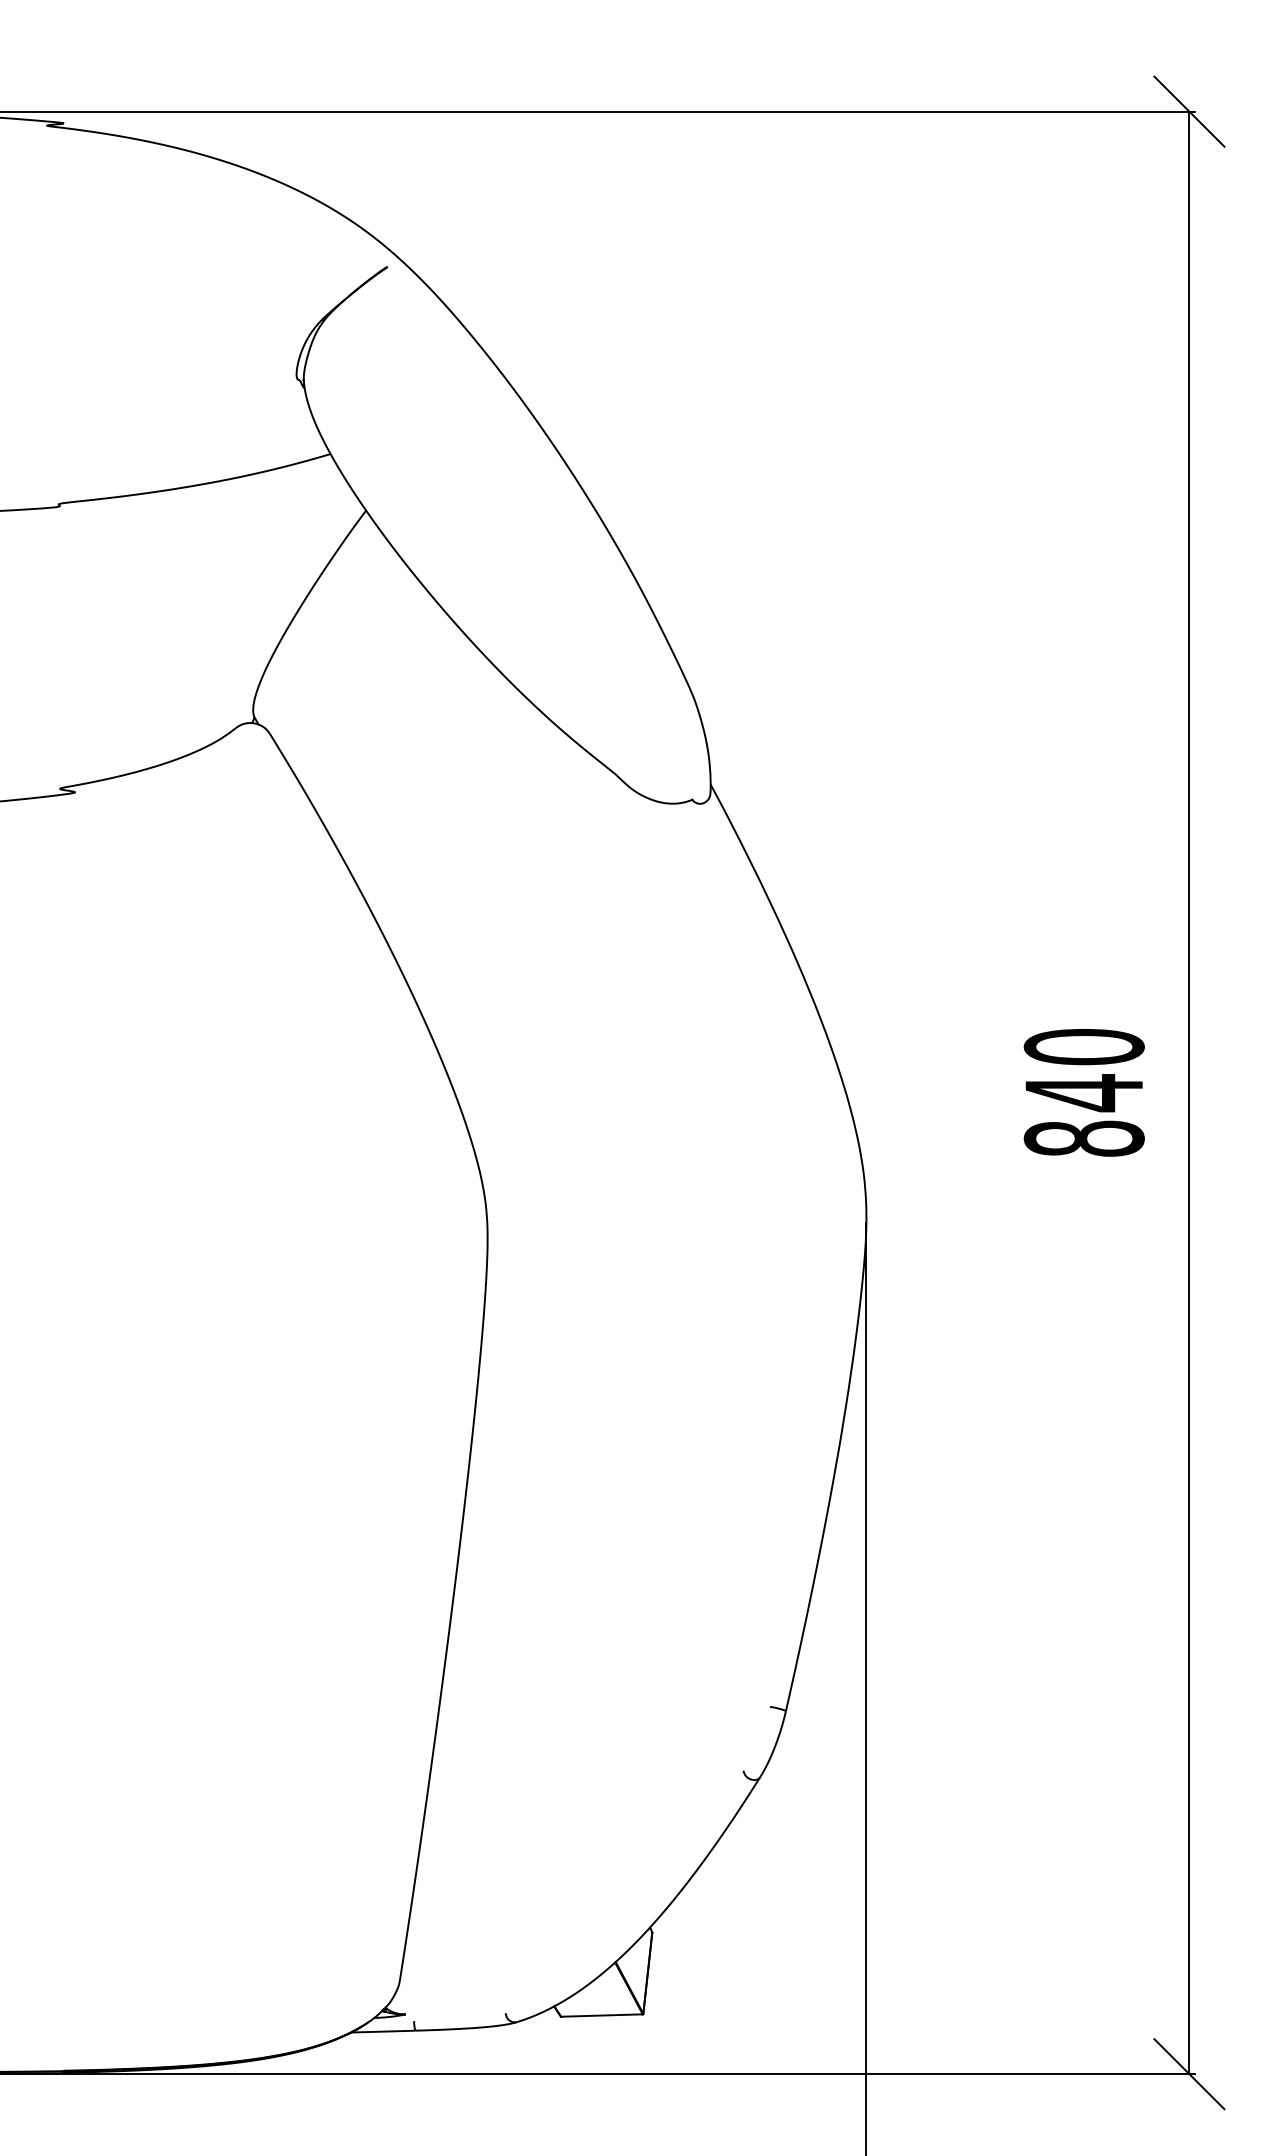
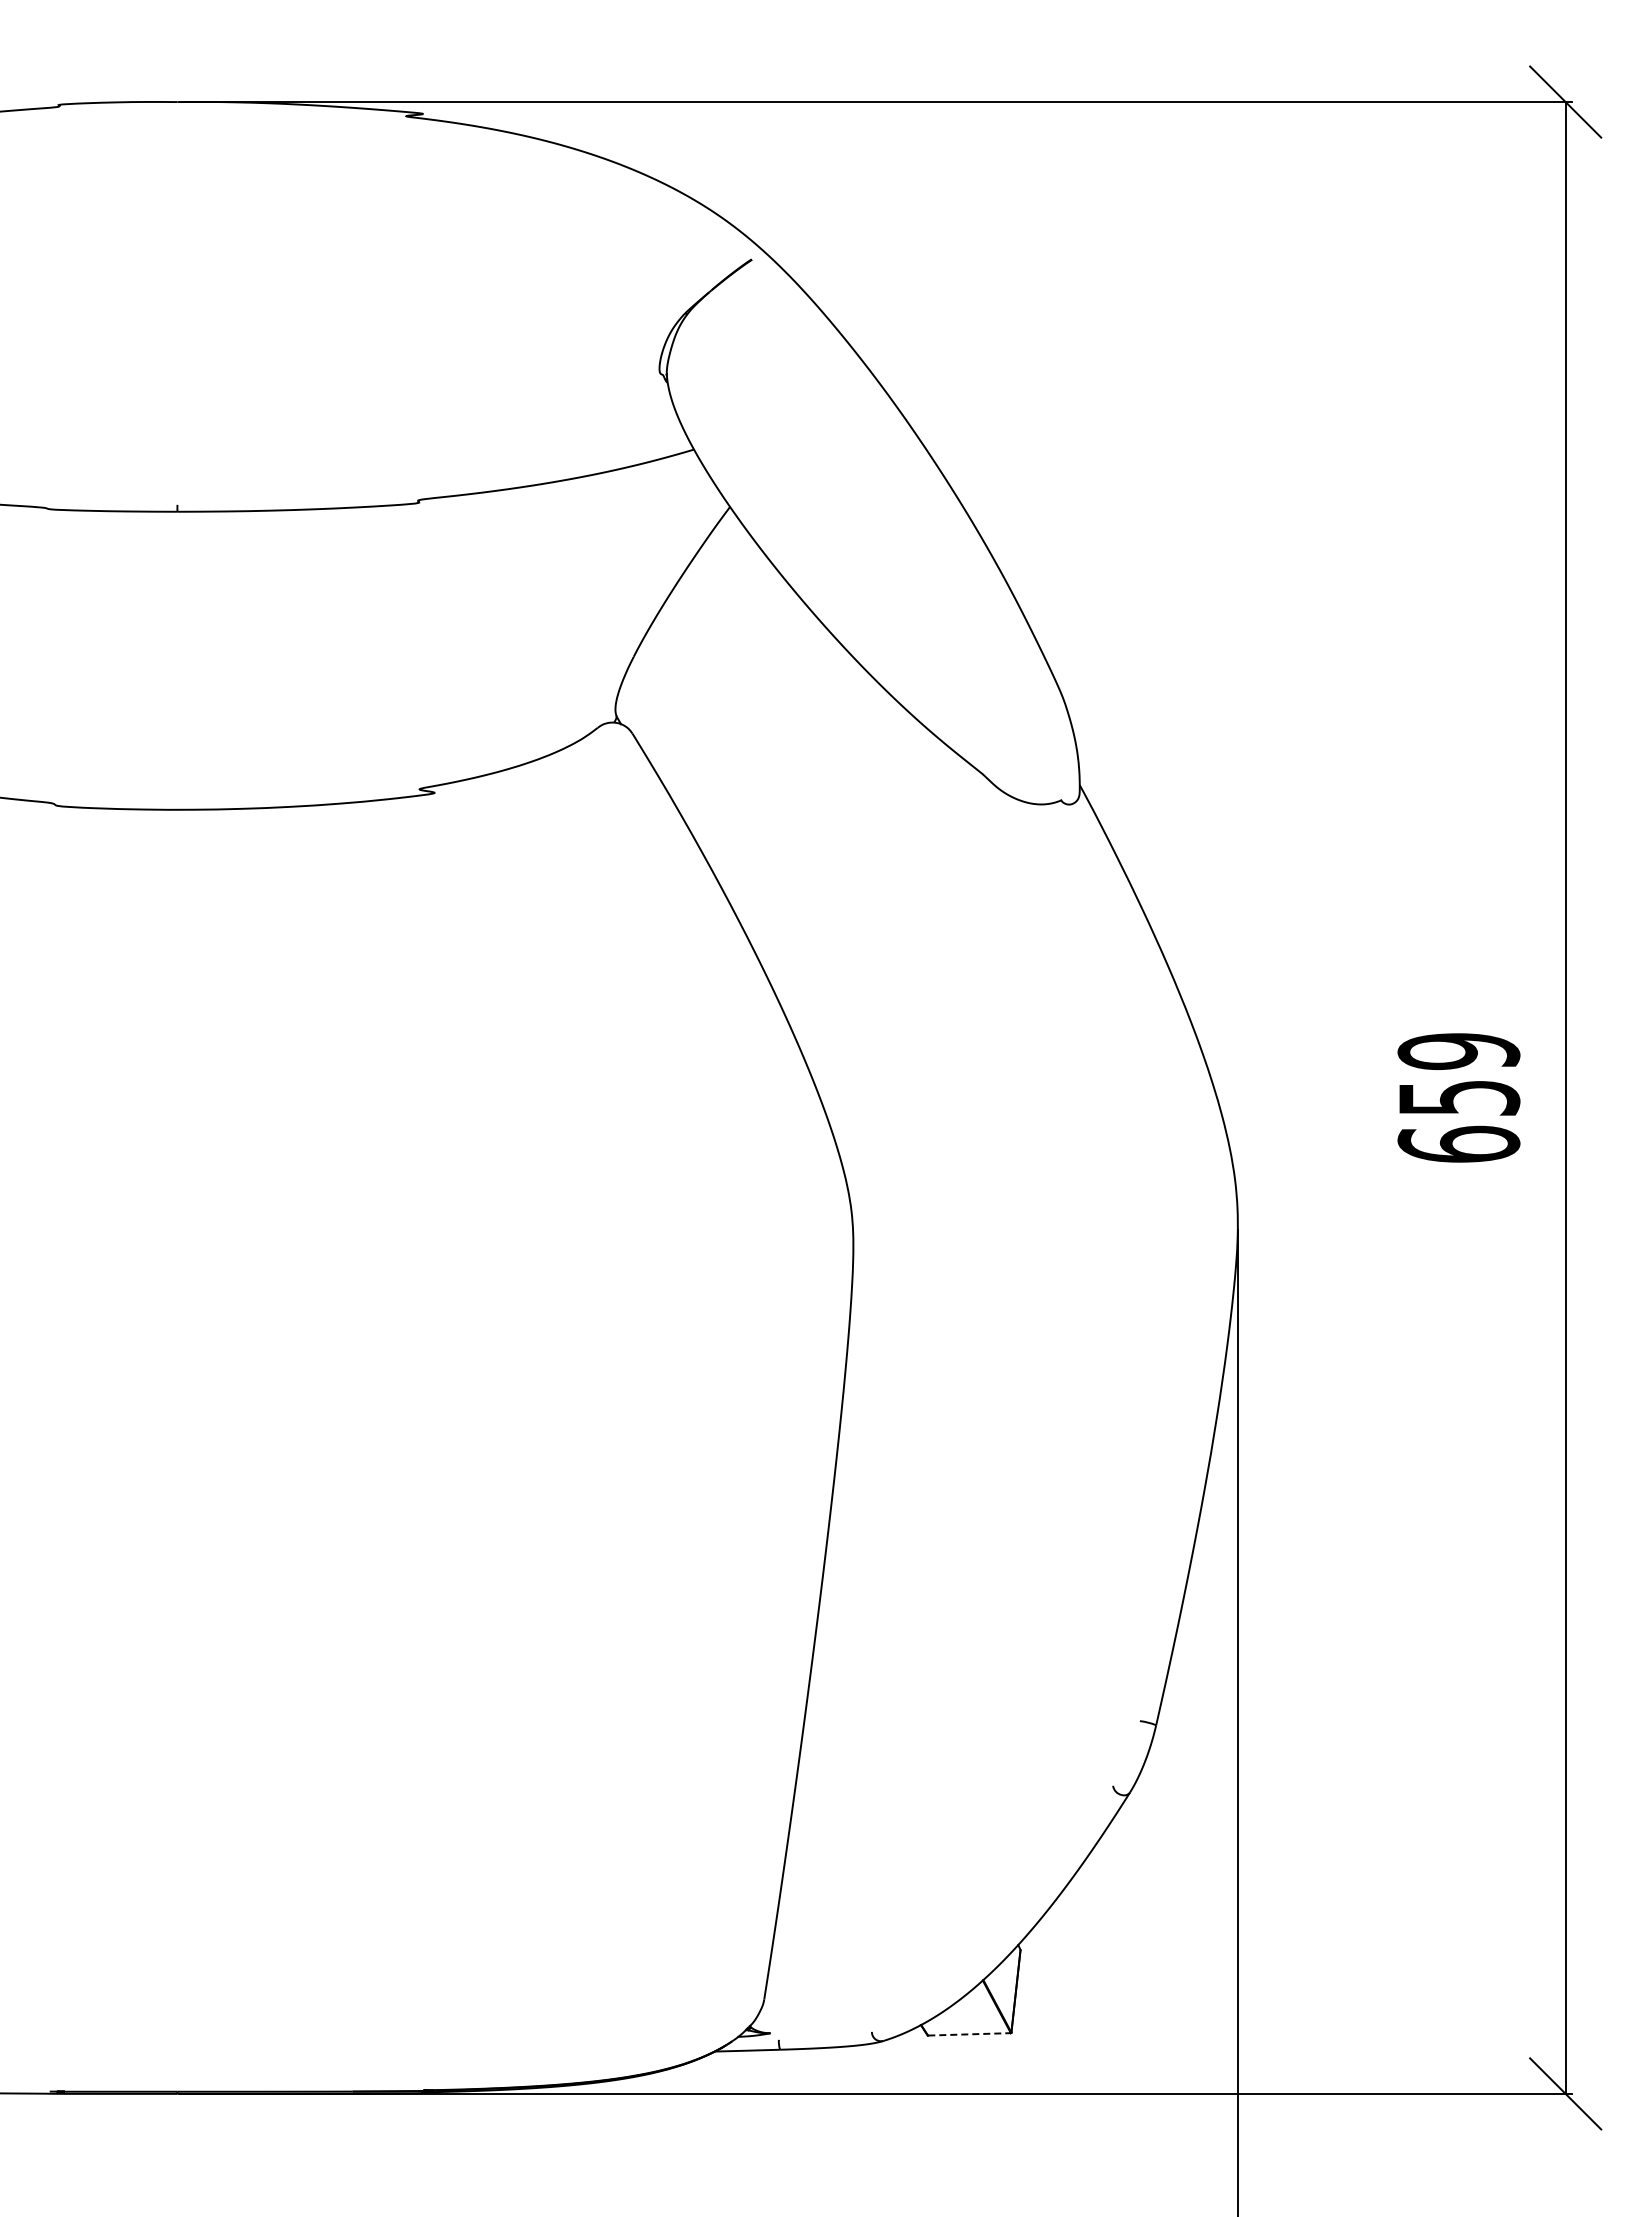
text: (1083, 1092) -> (1458, 1097), 840 -> 659
line: (603, 2015) -> (970, 2034), solid -> dashed

